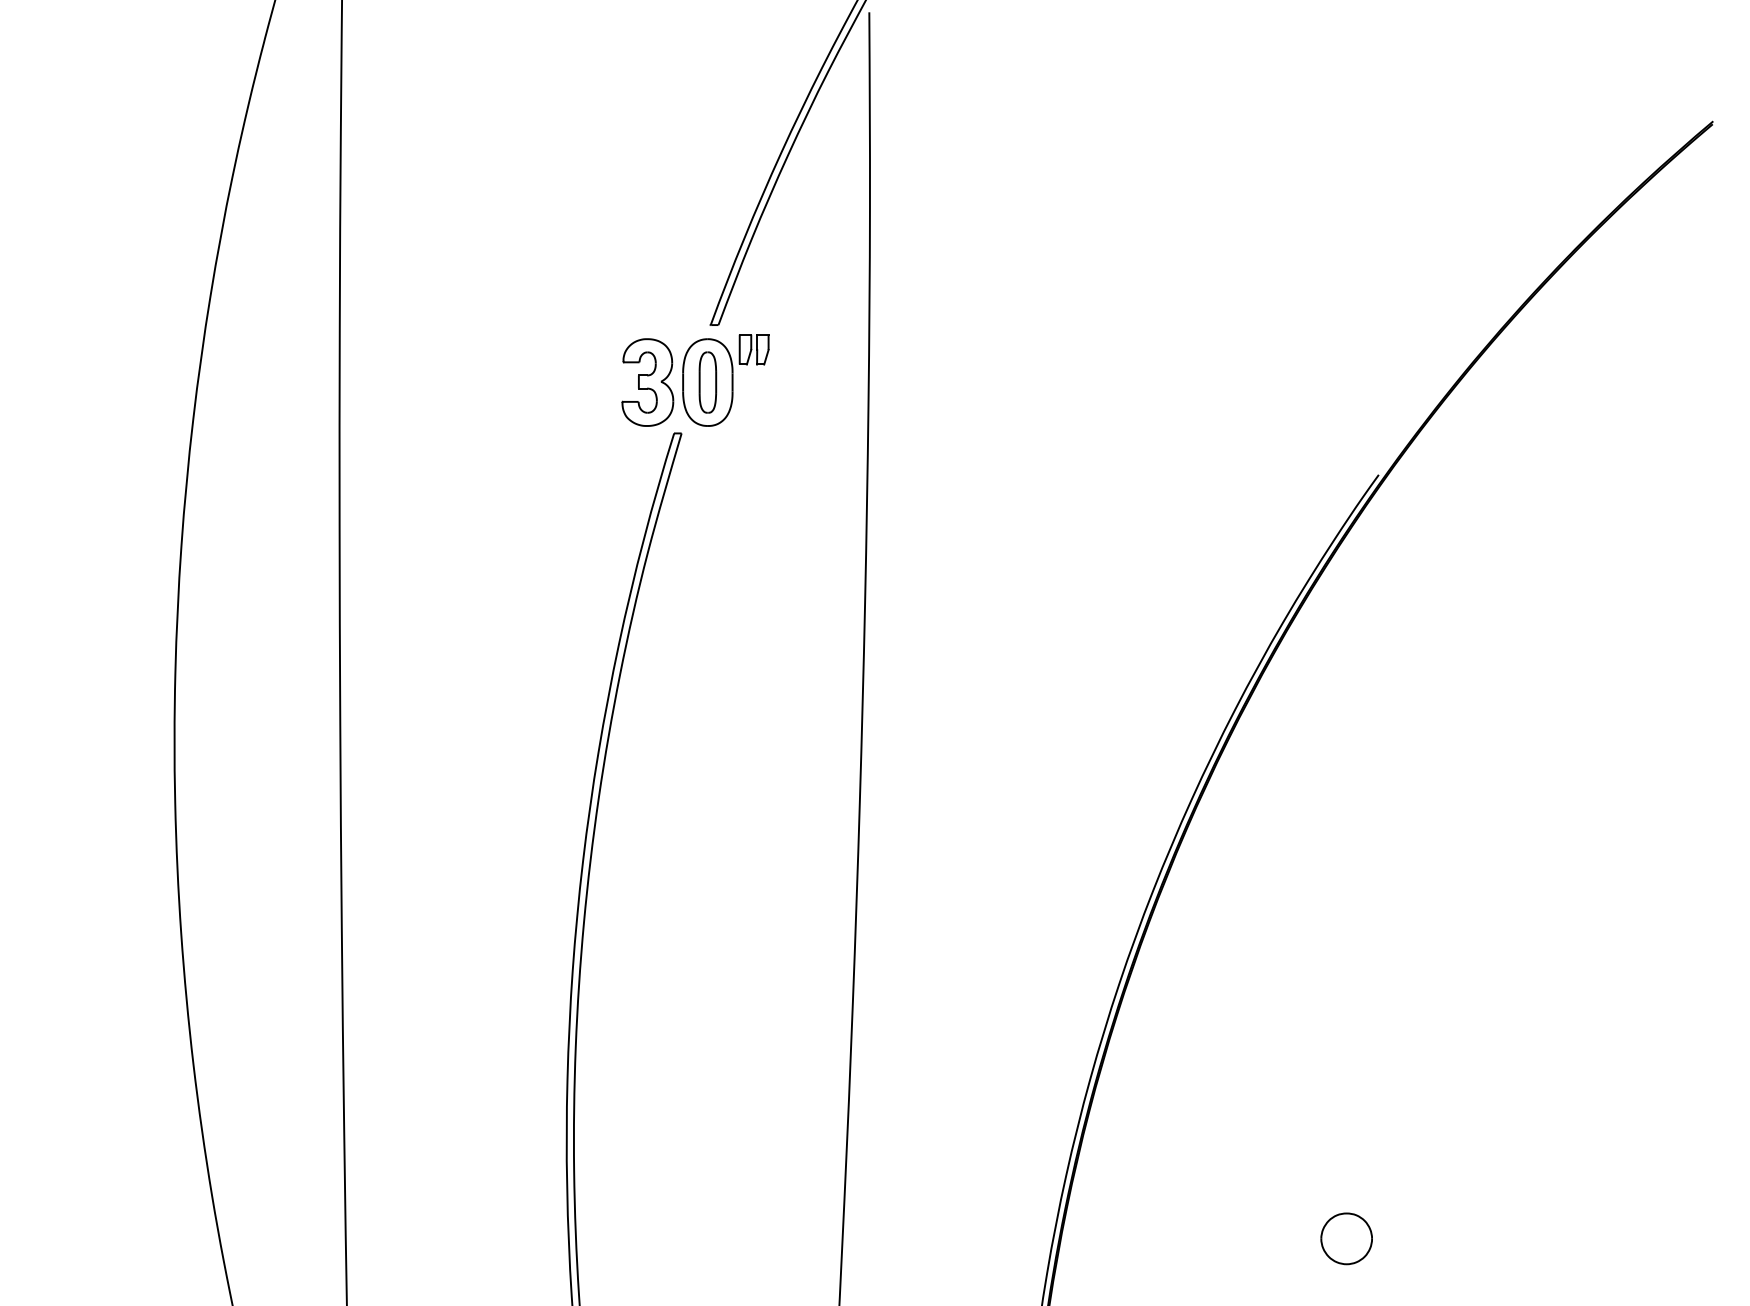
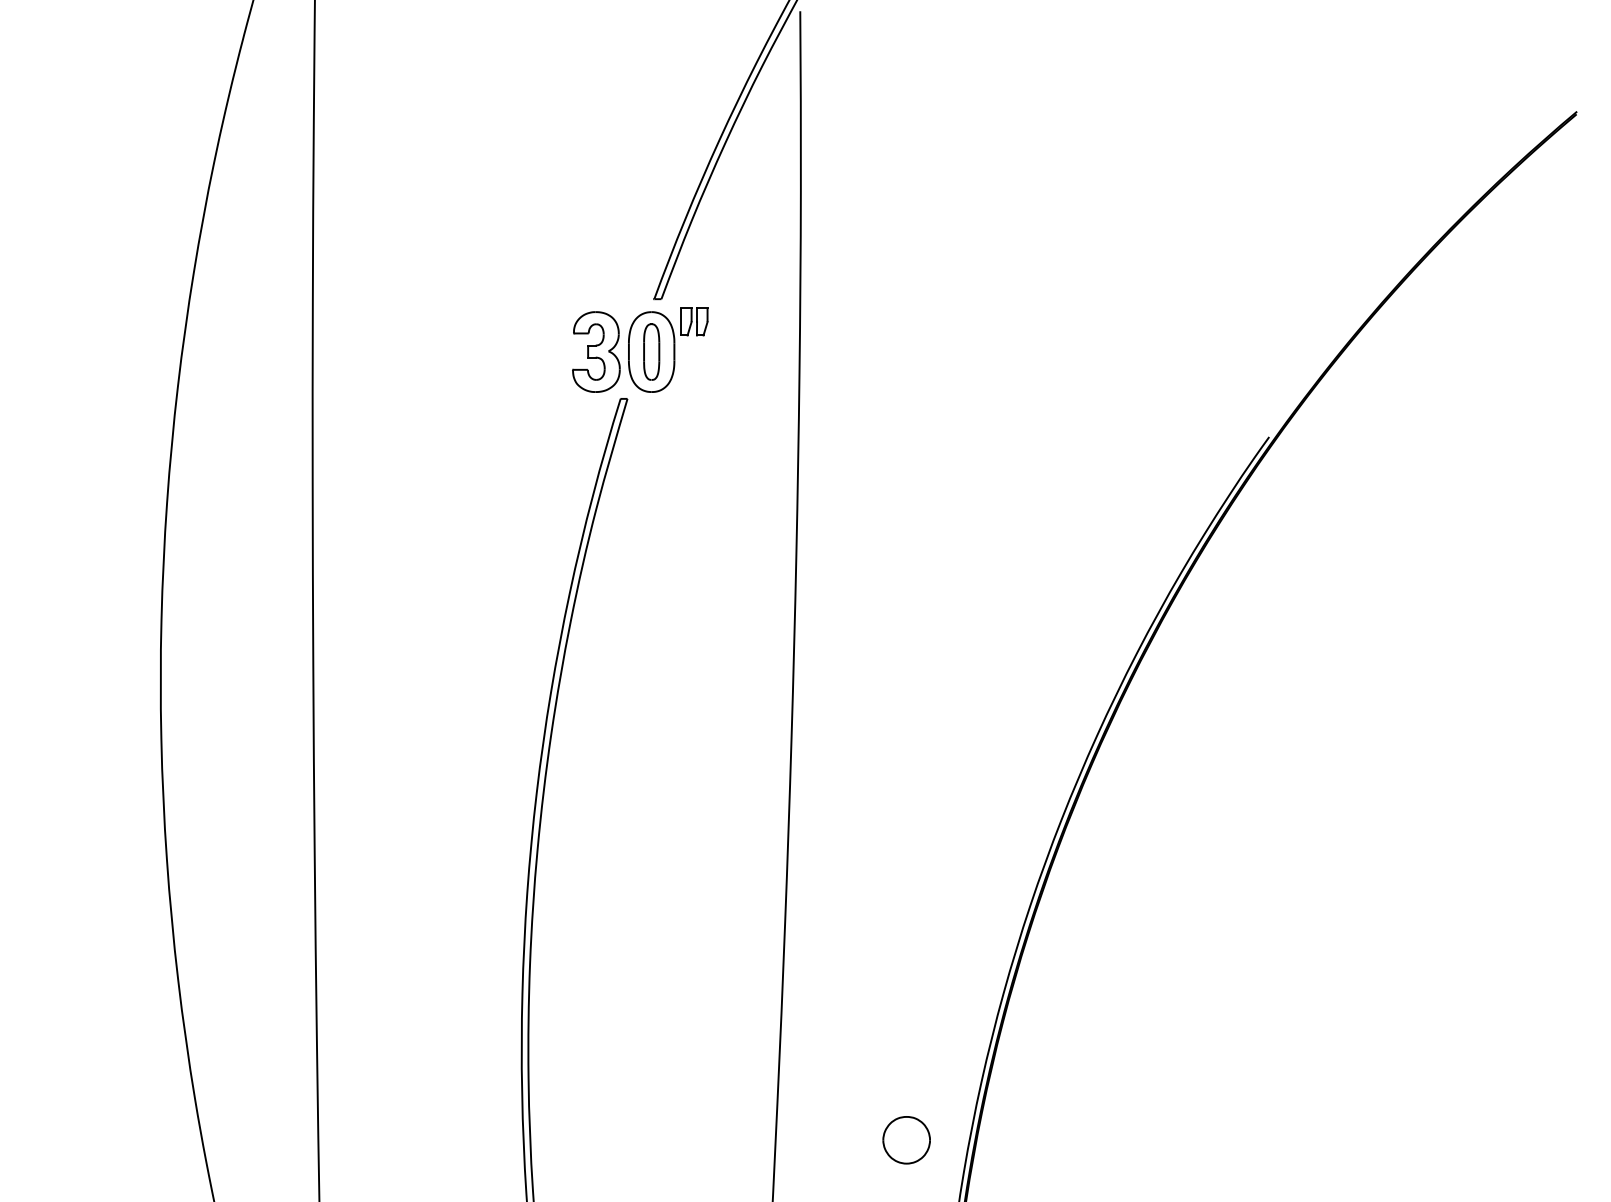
part: (1346, 1239) -> (906, 1140), moved

